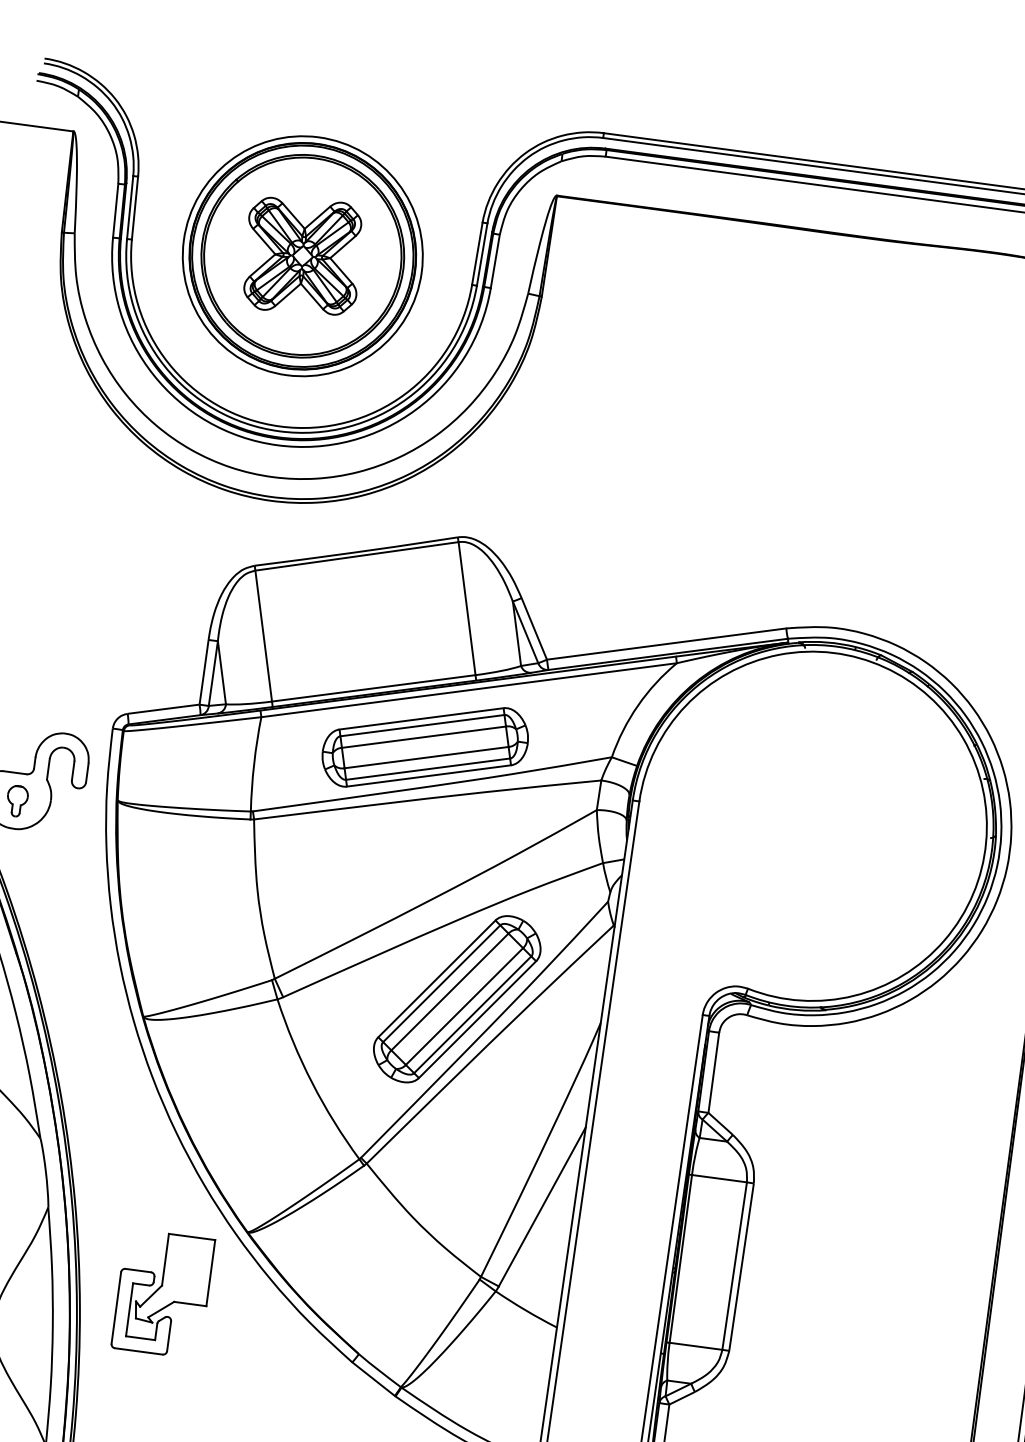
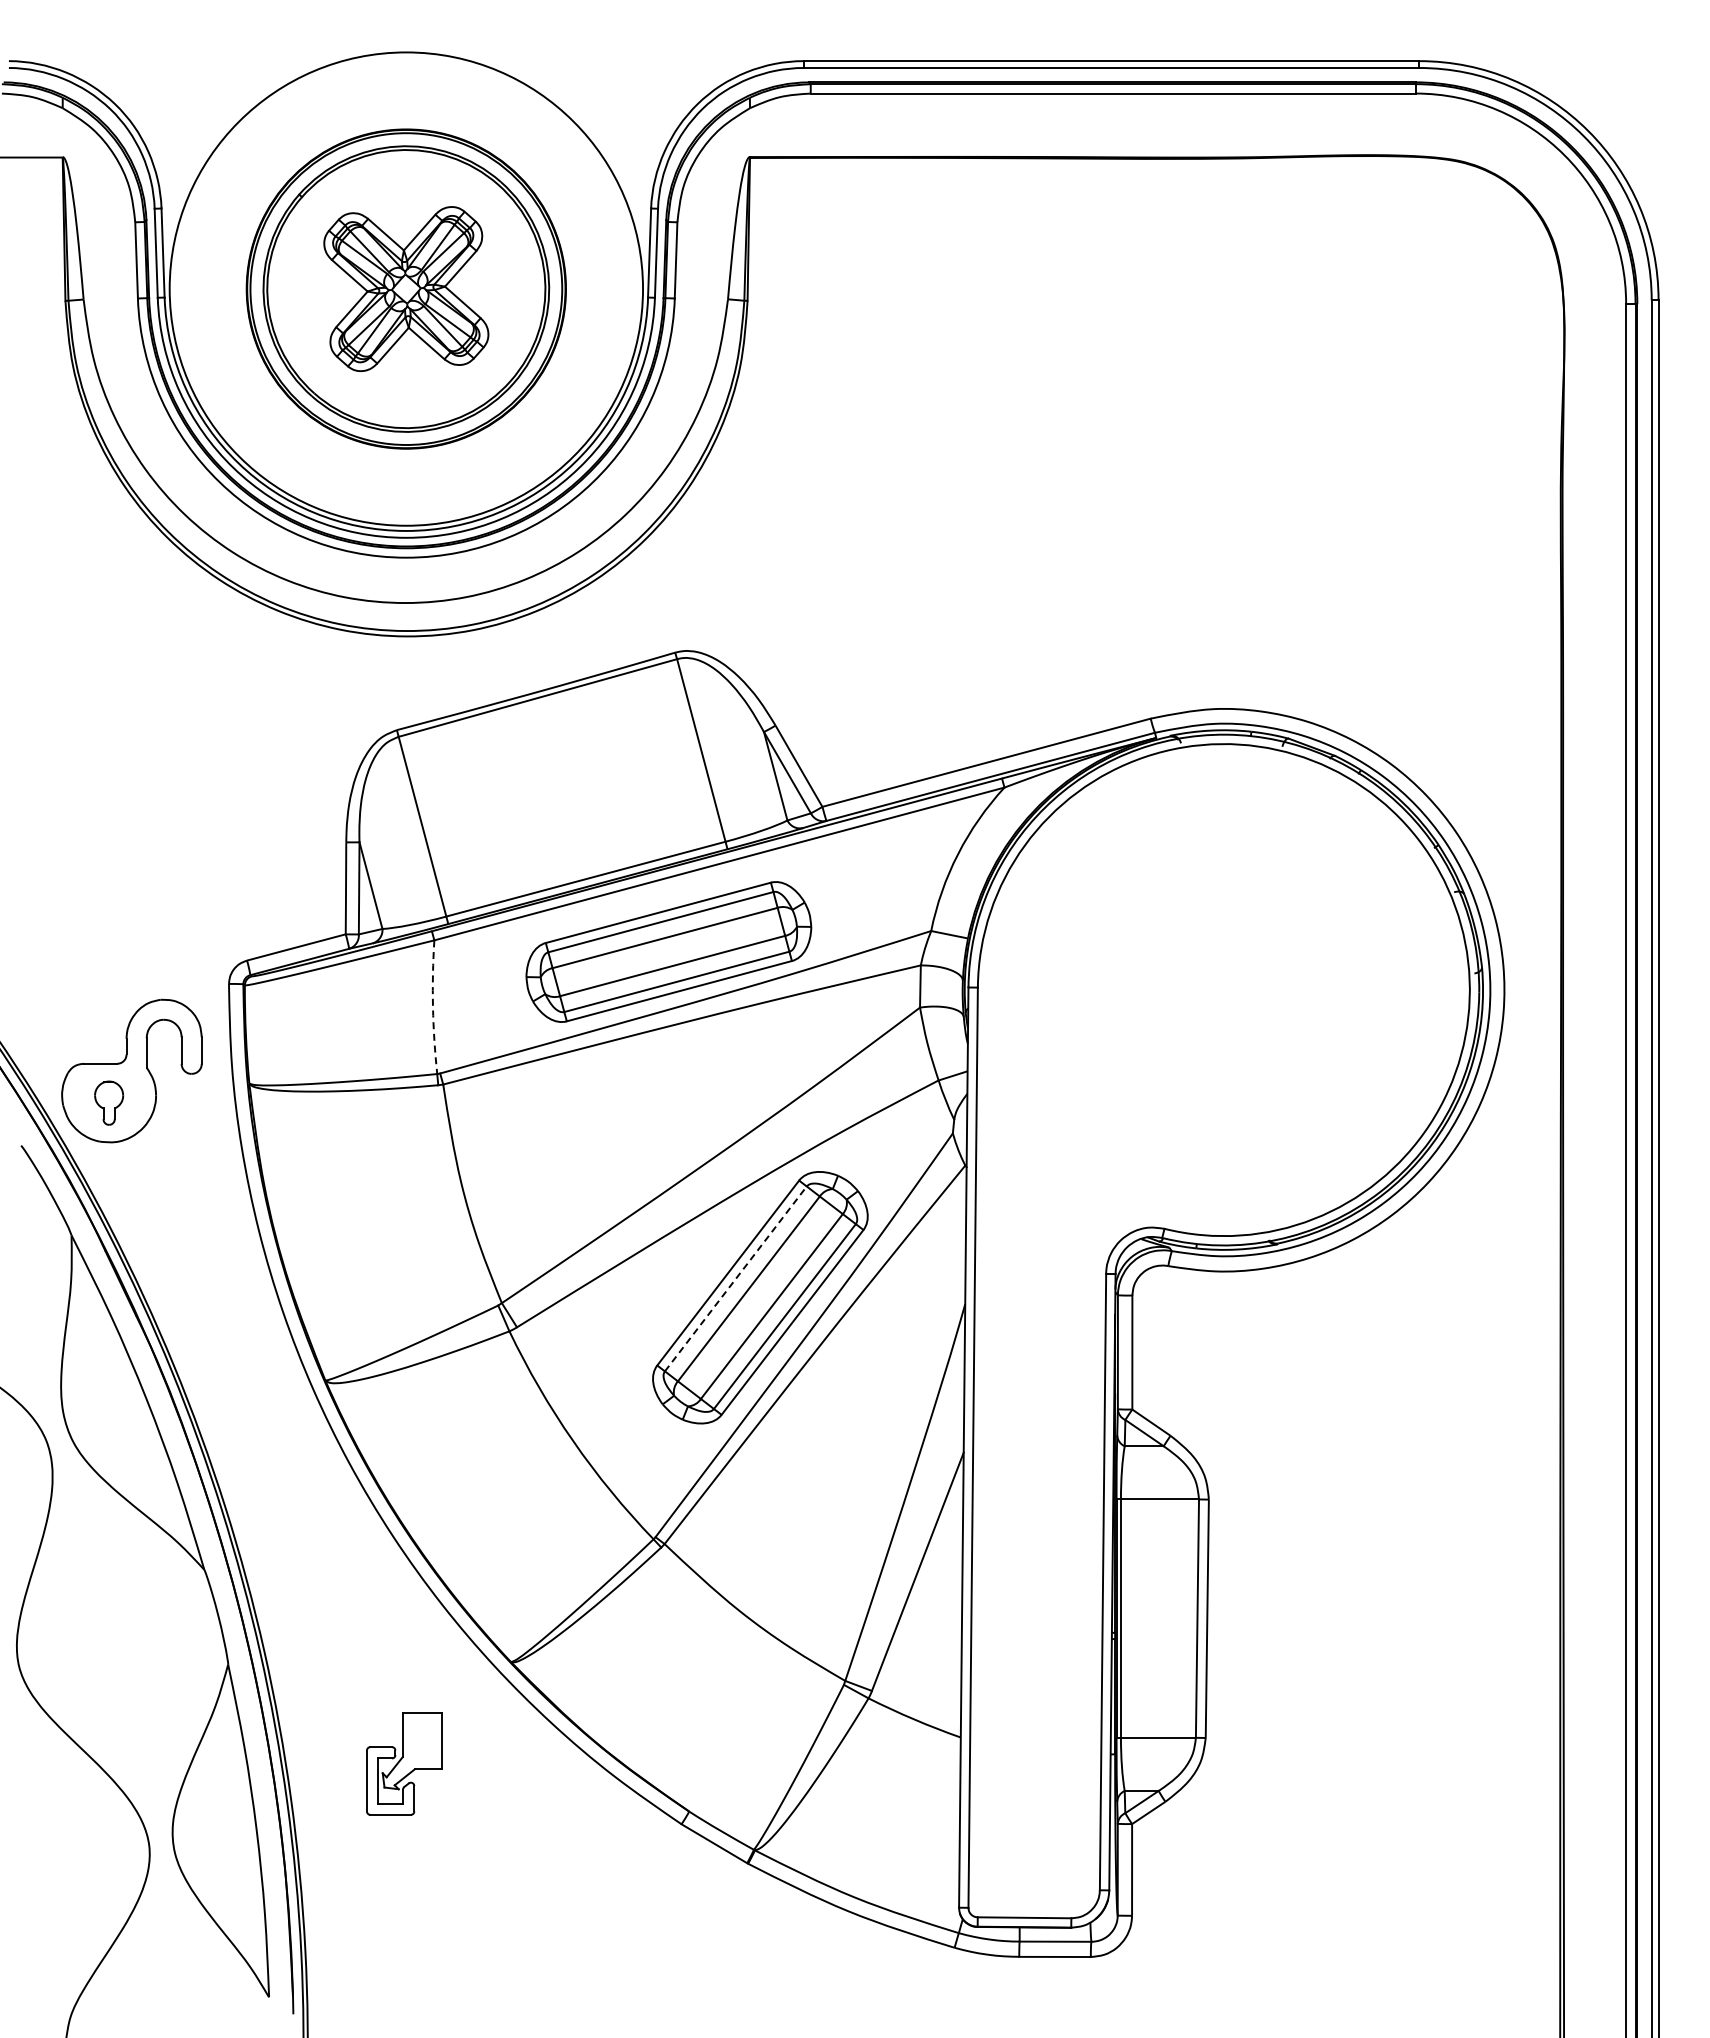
circle: (302, 256) -> (406, 289), size x1.4
arc: (254, 764) -> (433, 1007), solid -> dashed
line: (441, 983) -> (735, 1278), solid -> dashed
part: (163, 1293) -> (404, 1763), size x0.6

